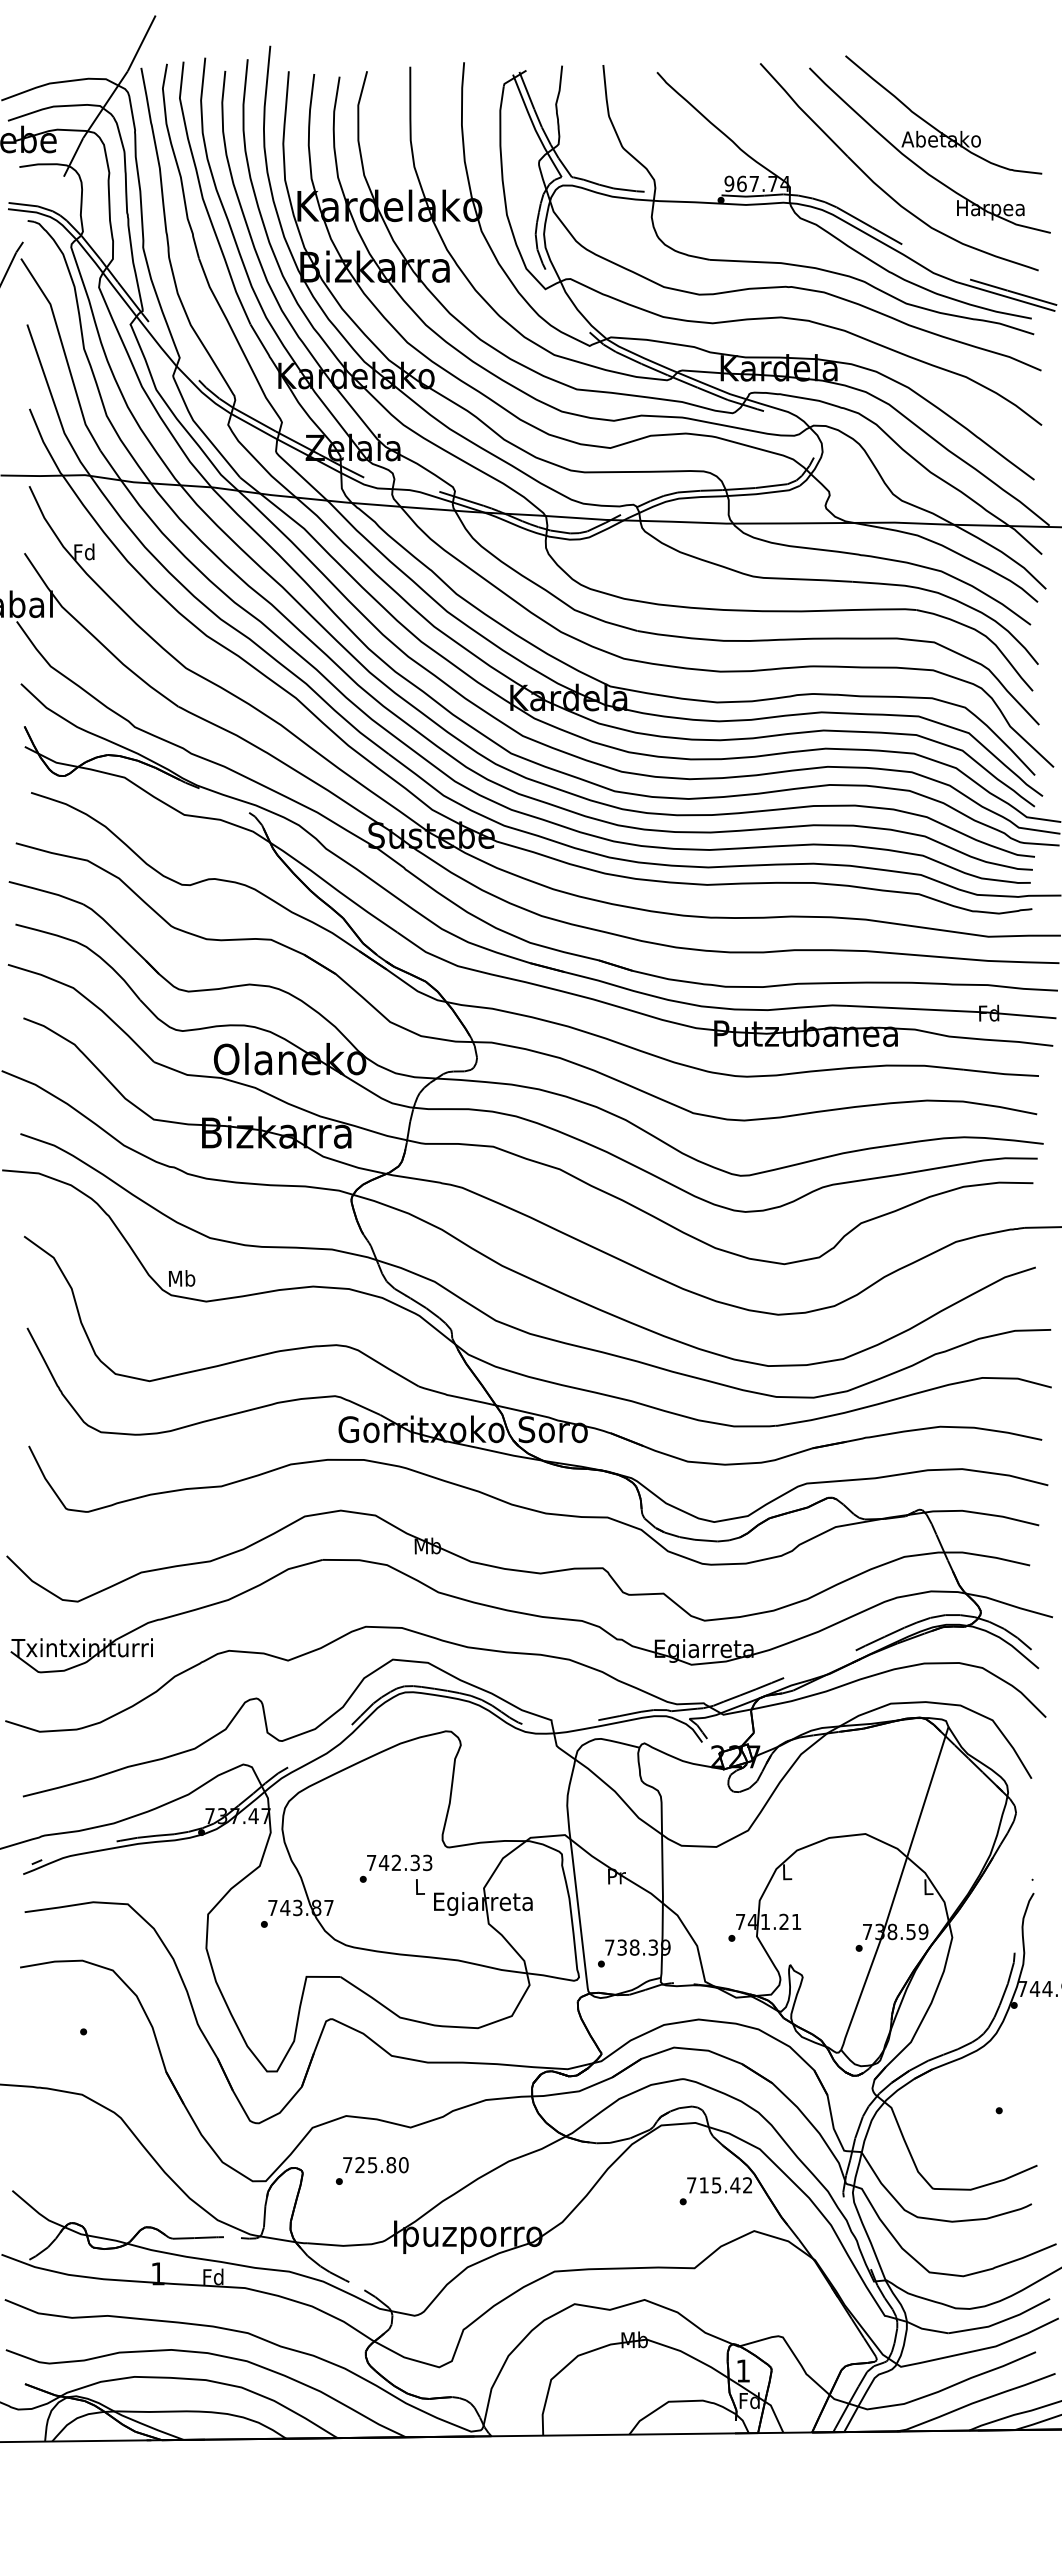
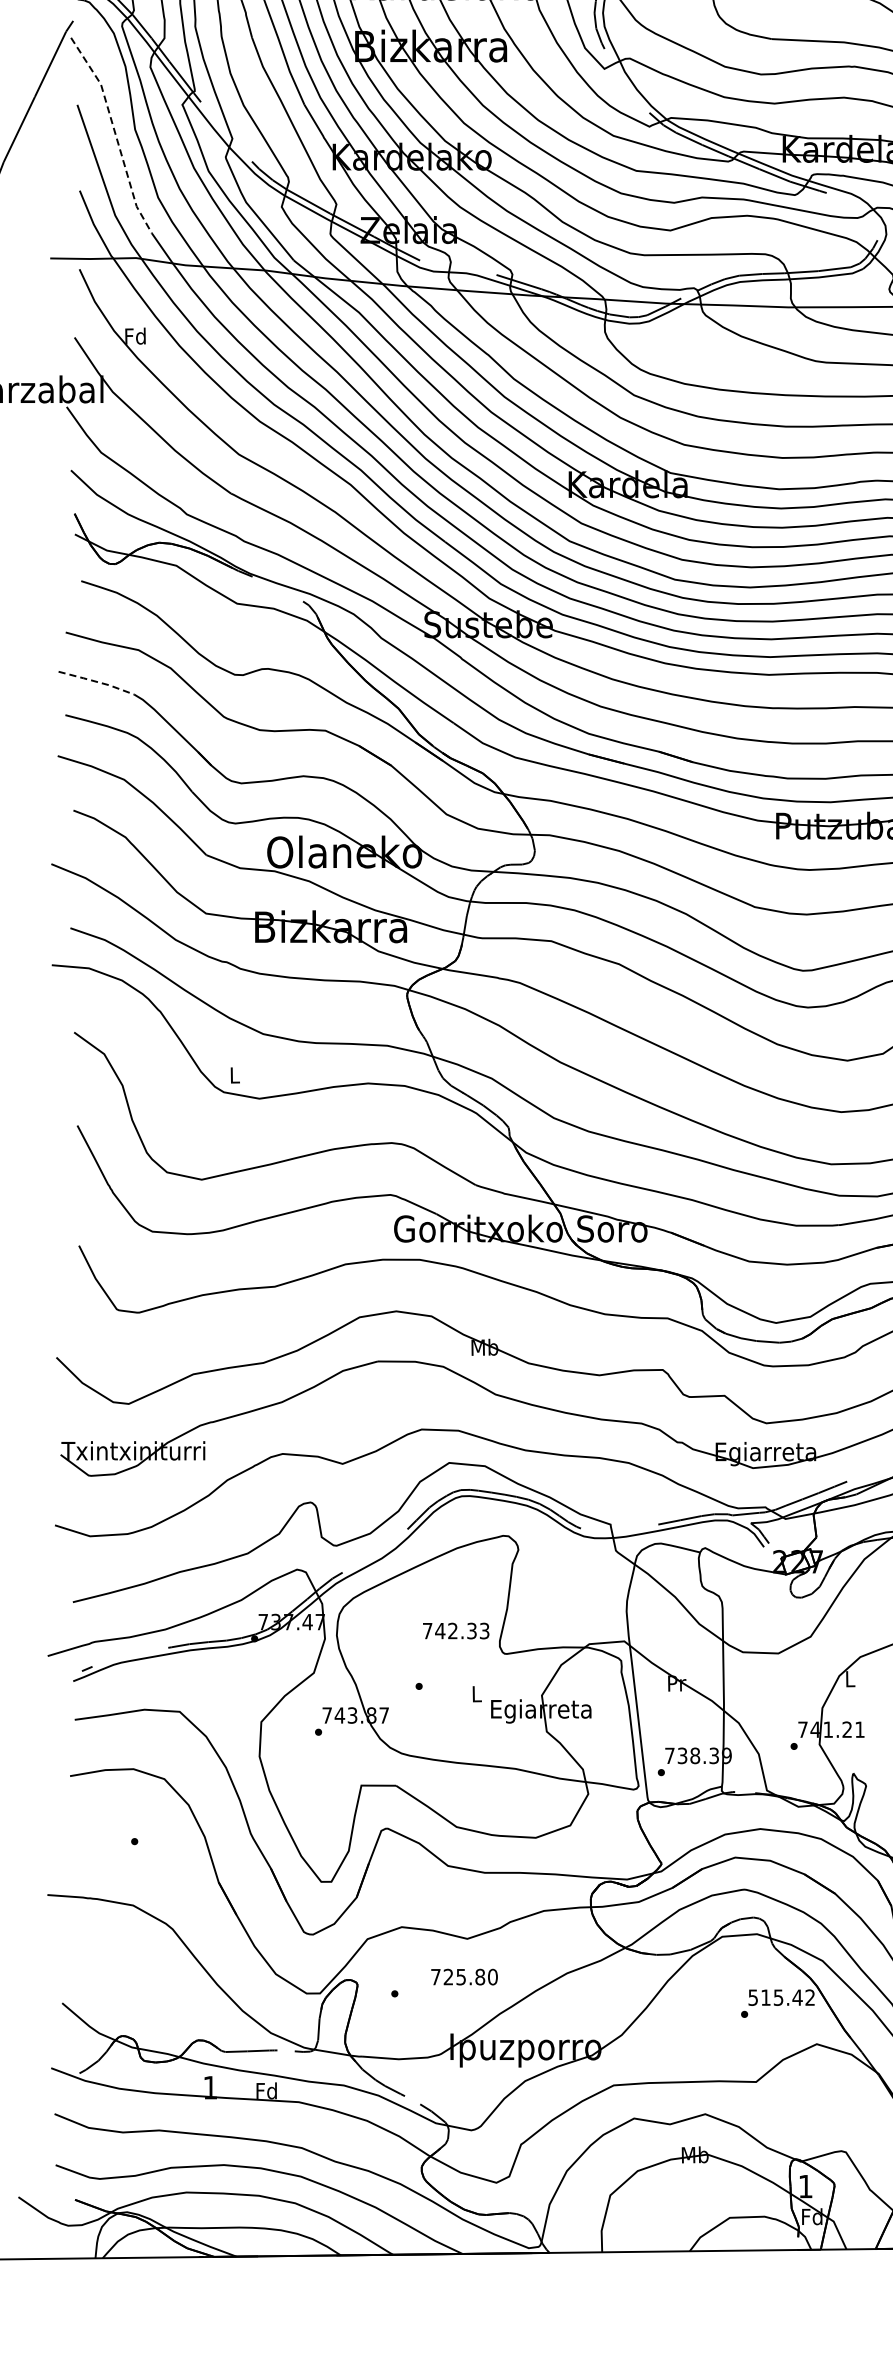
line: (64, 353) -> (115, 134), solid -> dashed
line: (46, 891) -> (96, 681), solid -> dashed
text: (181, 1278) -> (234, 1075), Mb -> L
text: (399, 1862) -> (456, 1630), moved
text: (375, 2165) -> (464, 1977), moved
text: (691, 2185) -> (753, 1997), 715.42 -> 515.42

